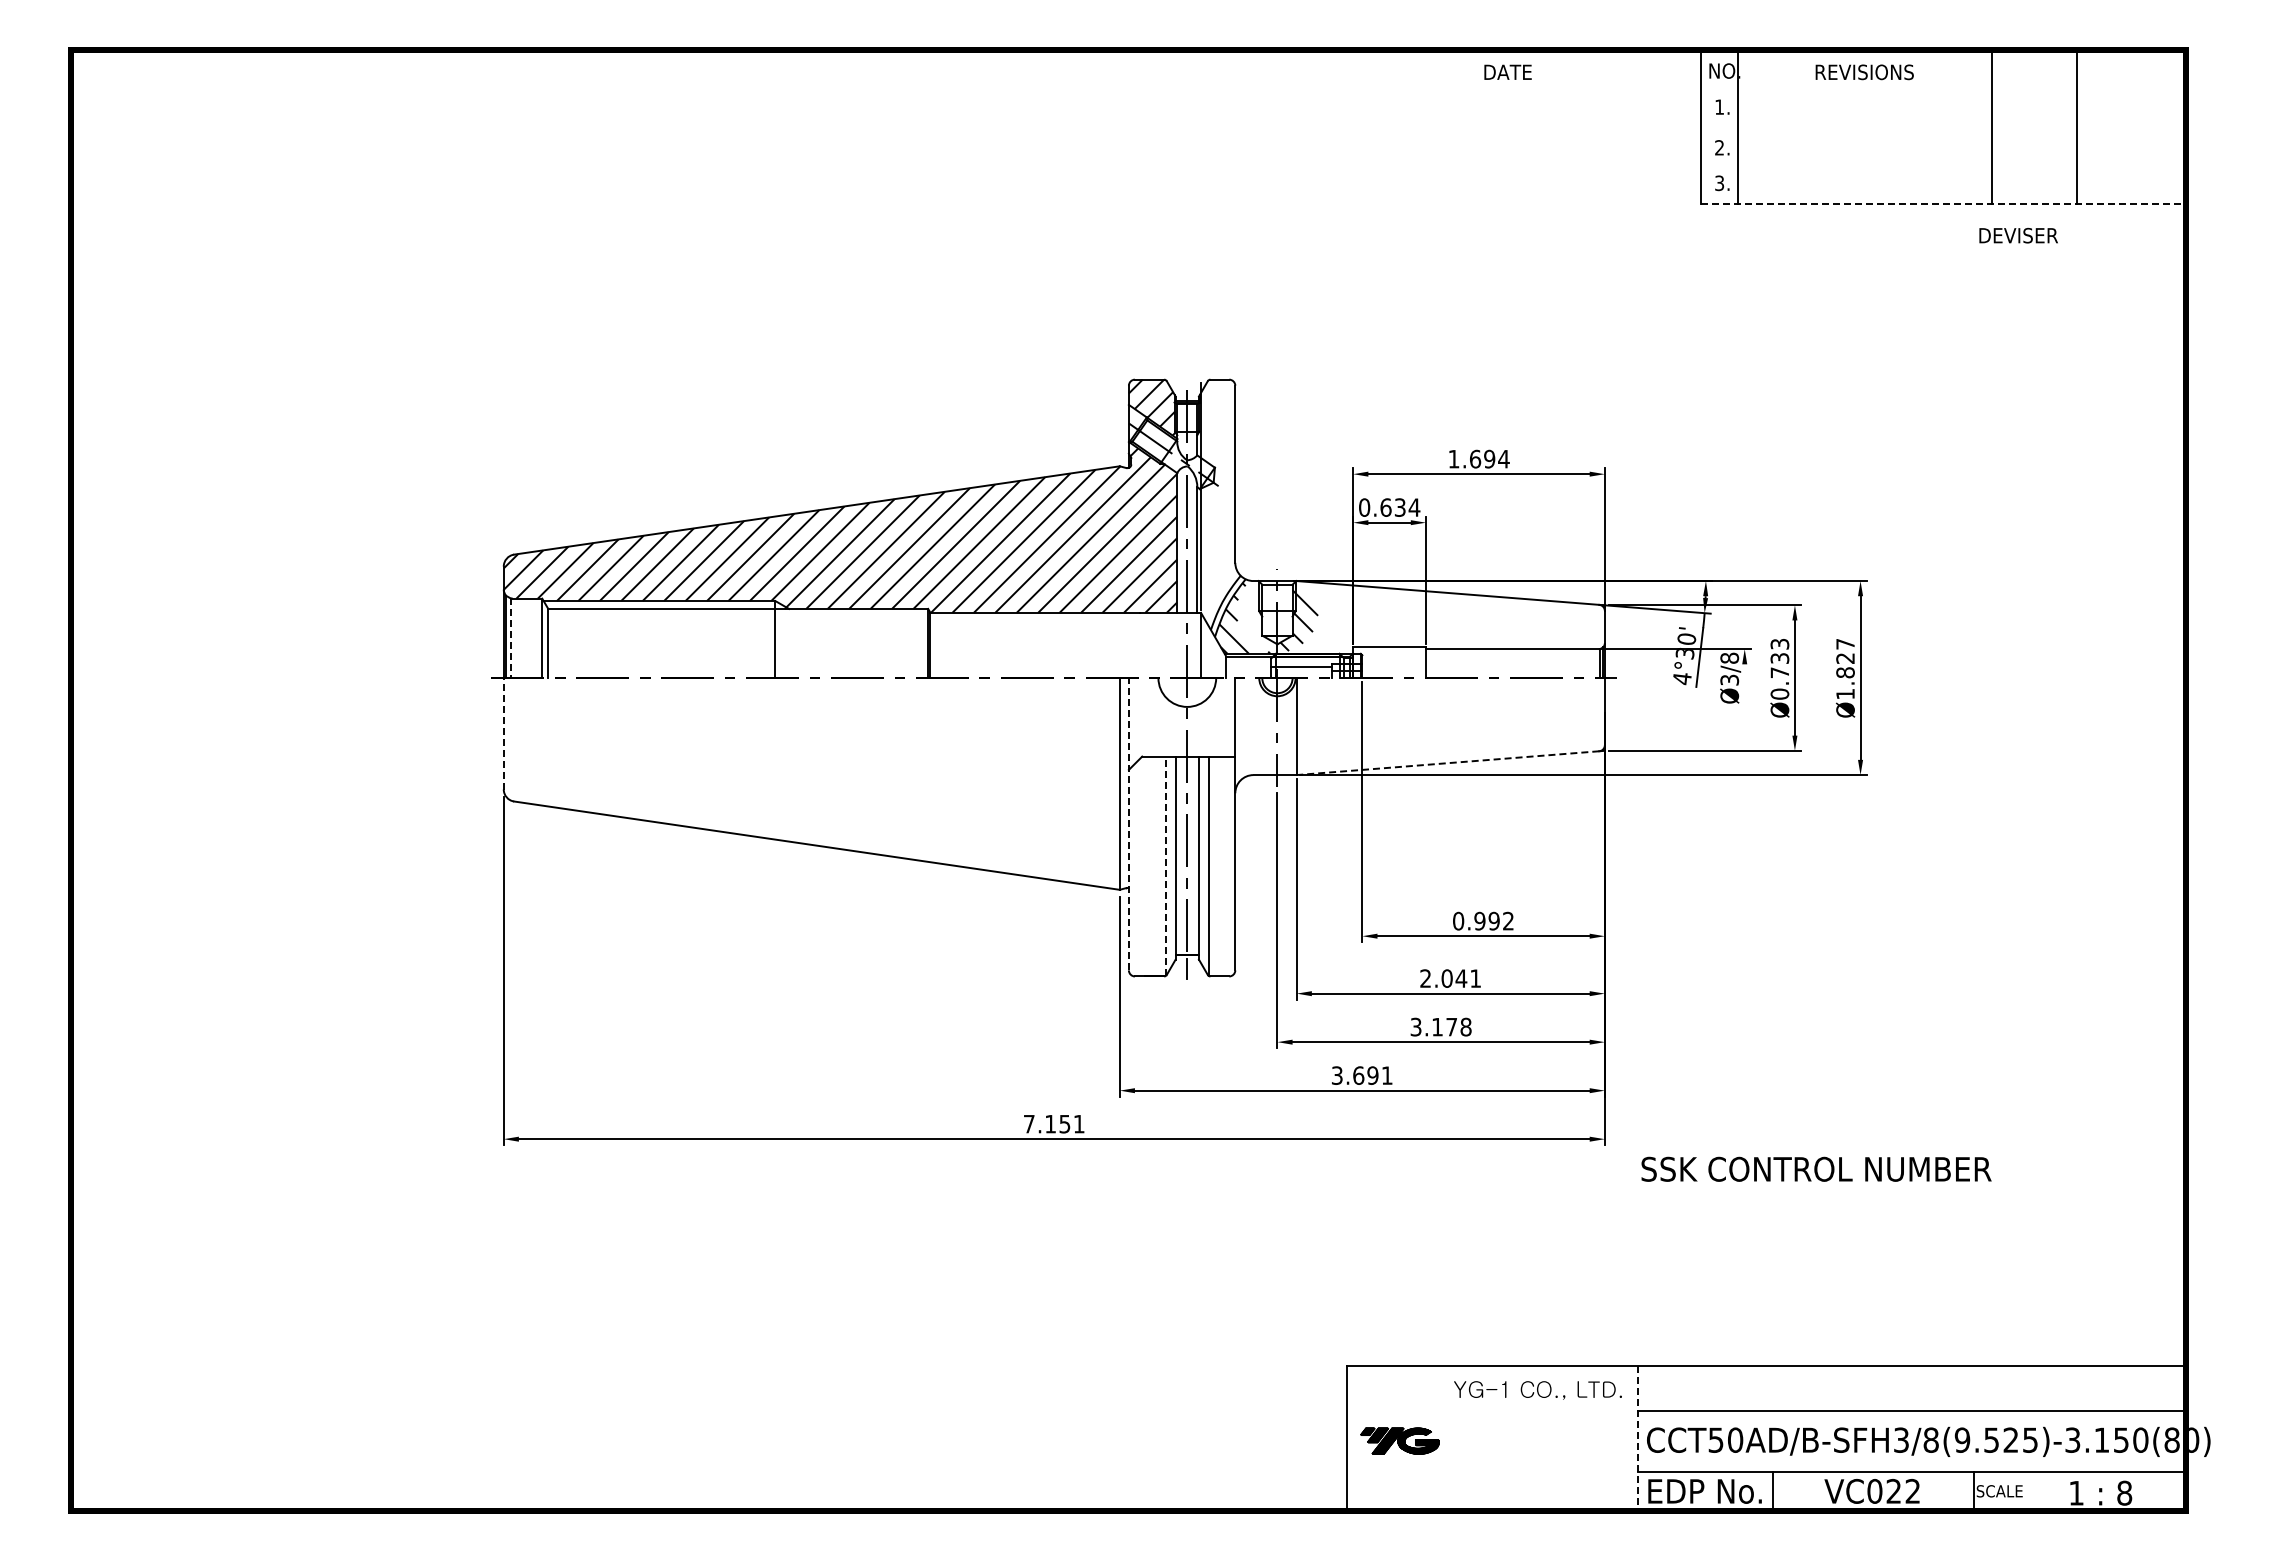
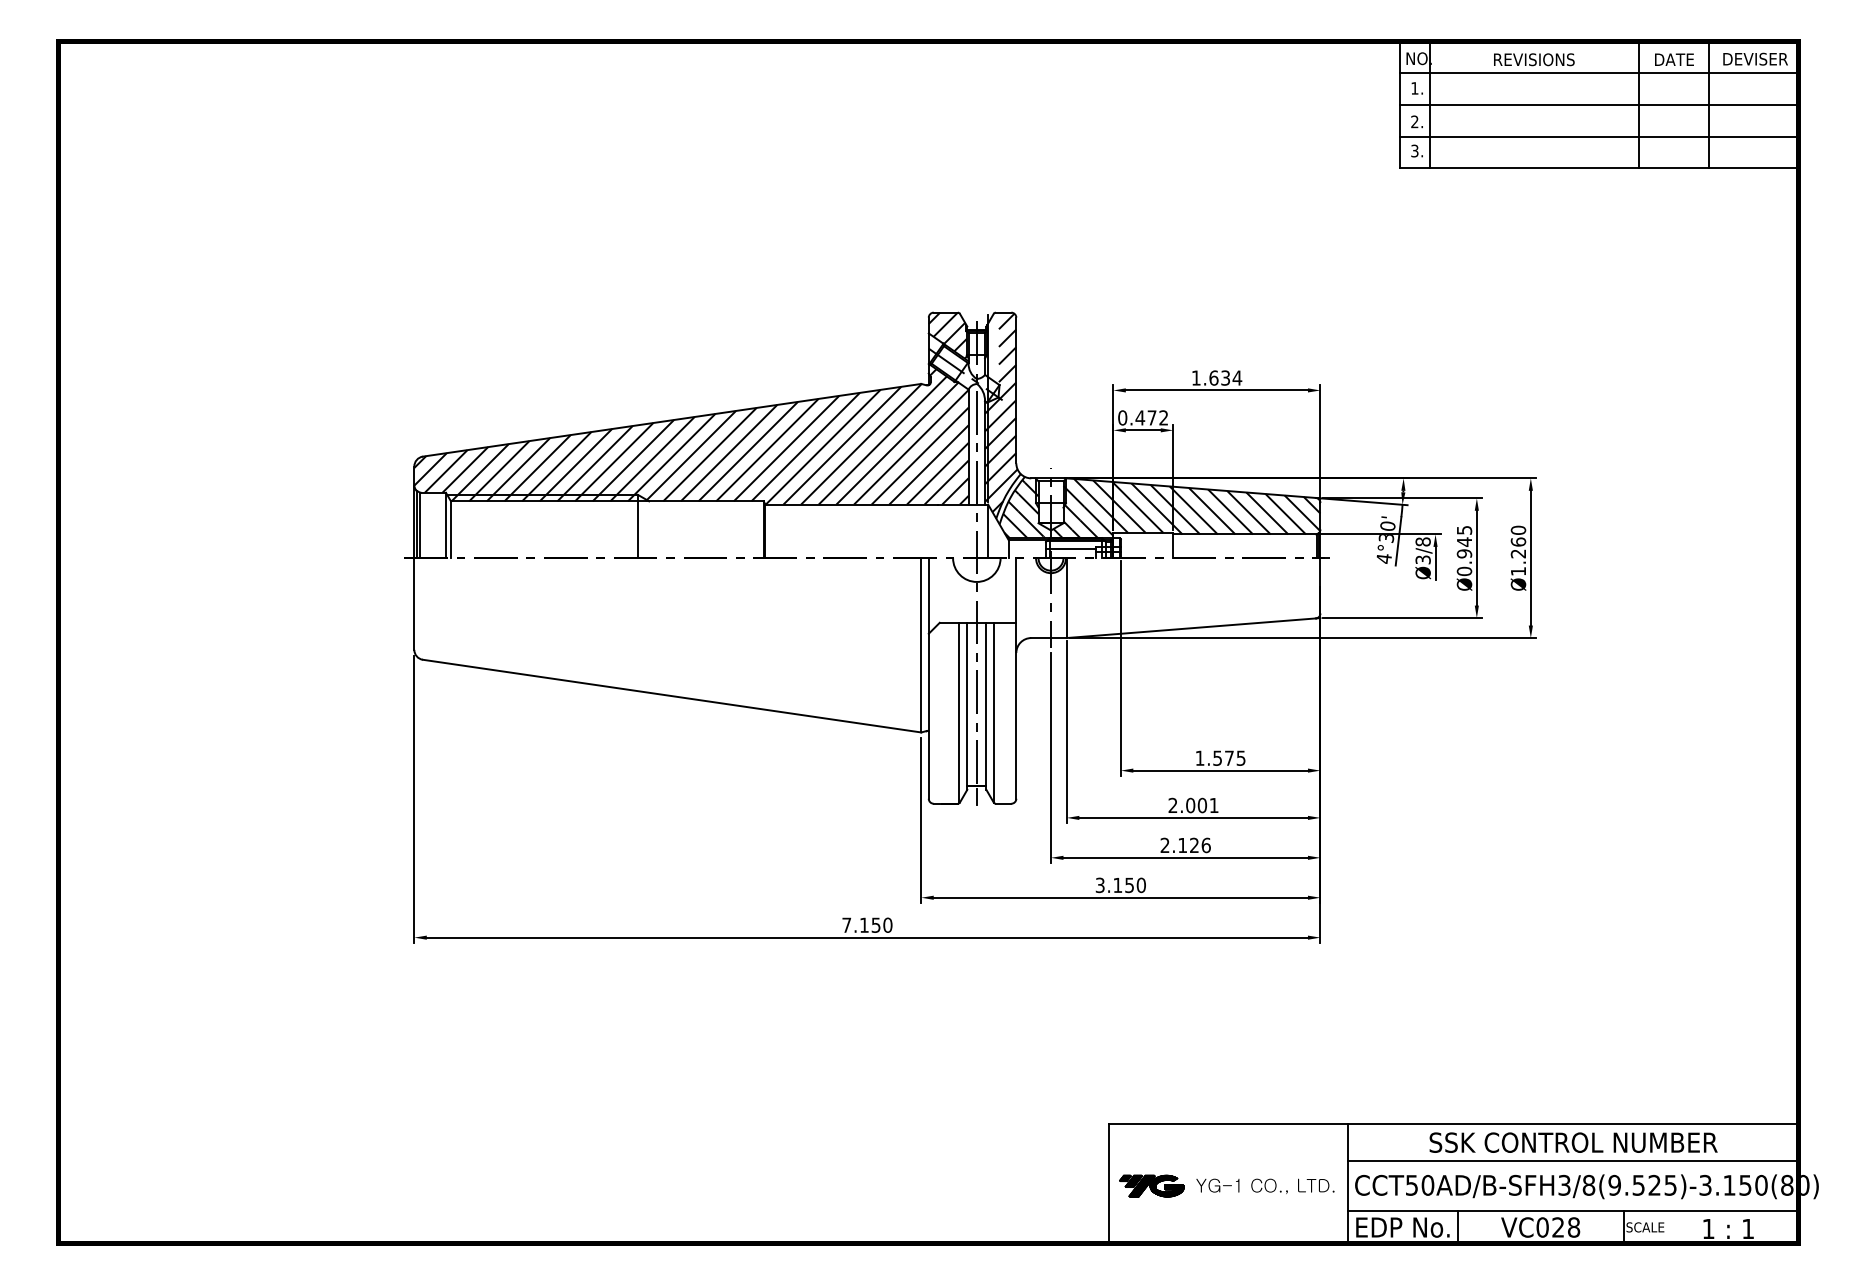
text: (1507, 71) -> (1673, 59), moved
line: (1943, 88) -> (1599, 73), added
line: (1943, 127) -> (1599, 105), added
line: (1943, 166) -> (1599, 137), added
line: (1943, 203) -> (1599, 167), dashed -> solid
text: (2018, 235) -> (1755, 59), moved
text: (1489, 459) -> (1225, 378), 1.694 -> 1.634
hatch: (1216, 501) -> (1000, 412), added
text: (1400, 507) -> (1152, 417), 0.634 -> 0.472
hatch: (660, 604) -> (543, 497), added
hatch: (1446, 617) -> (1190, 508), added
hatch: (1252, 618) -> (1030, 509), added
line: (510, 638) -> (419, 525), dashed -> solid
text: (1779, 658) -> (1464, 542), Ø0.733 -> Ø0.945
text: (1845, 658) -> (1518, 542), Ø1.827 -> Ø1.260
line: (1744, 684) -> (1435, 563), added
line: (503, 733) -> (414, 603), dashed -> solid
line: (1447, 763) -> (1190, 628), dashed -> solid
line: (1128, 823) -> (928, 677), dashed -> solid
line: (1165, 866) -> (958, 713), dashed -> solid
text: (1483, 920) -> (1220, 757), 0.992 -> 1.575
text: (1461, 978) -> (1202, 805), 2.041 -> 2.001
text: (1440, 1026) -> (1185, 844), 3.178 -> 2.126
text: (1372, 1075) -> (1129, 885), 3.691 -> 3.150
text: (1078, 1123) -> (887, 924), 7.151 -> 7.150
text: (1816, 1168) -> (1573, 1142), moved
text: (1537, 1390) -> (1265, 1186), moved
line: (1637, 1438) -> (1347, 1183), dashed -> solid
text: (1912, 1491) -> (1573, 1227), VC022 -> VC028
text: (2124, 1492) -> (1748, 1228), 8 -> 1

